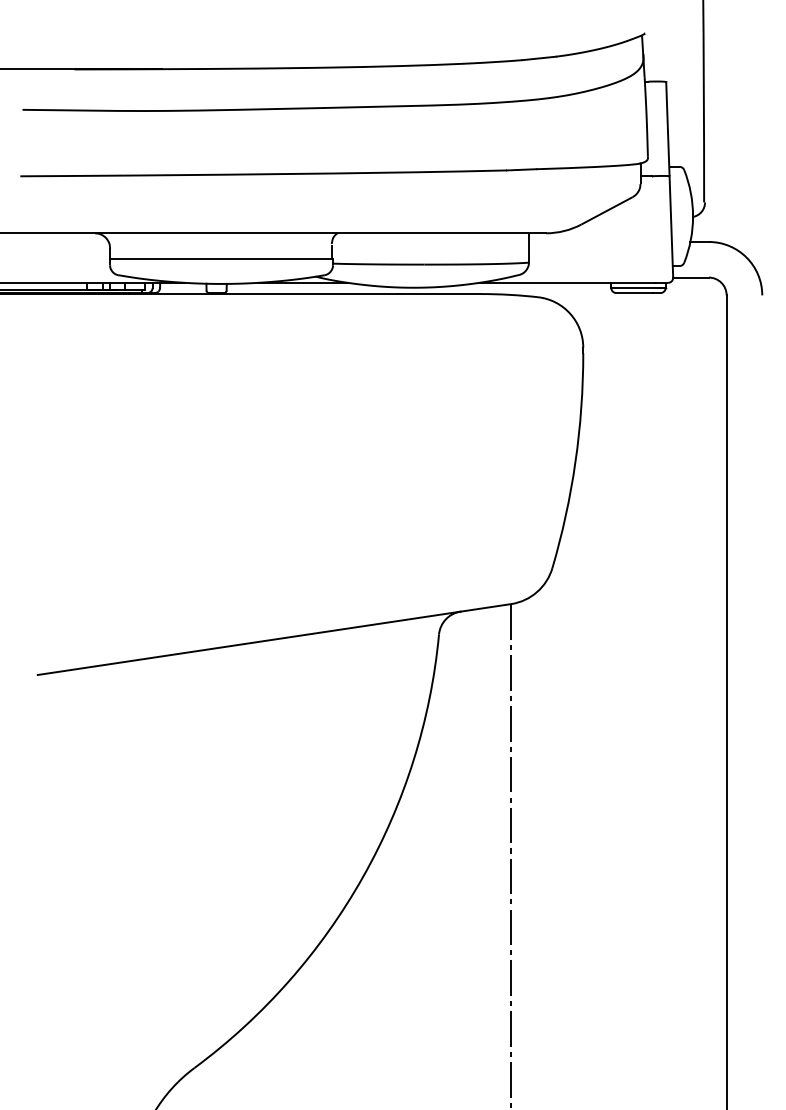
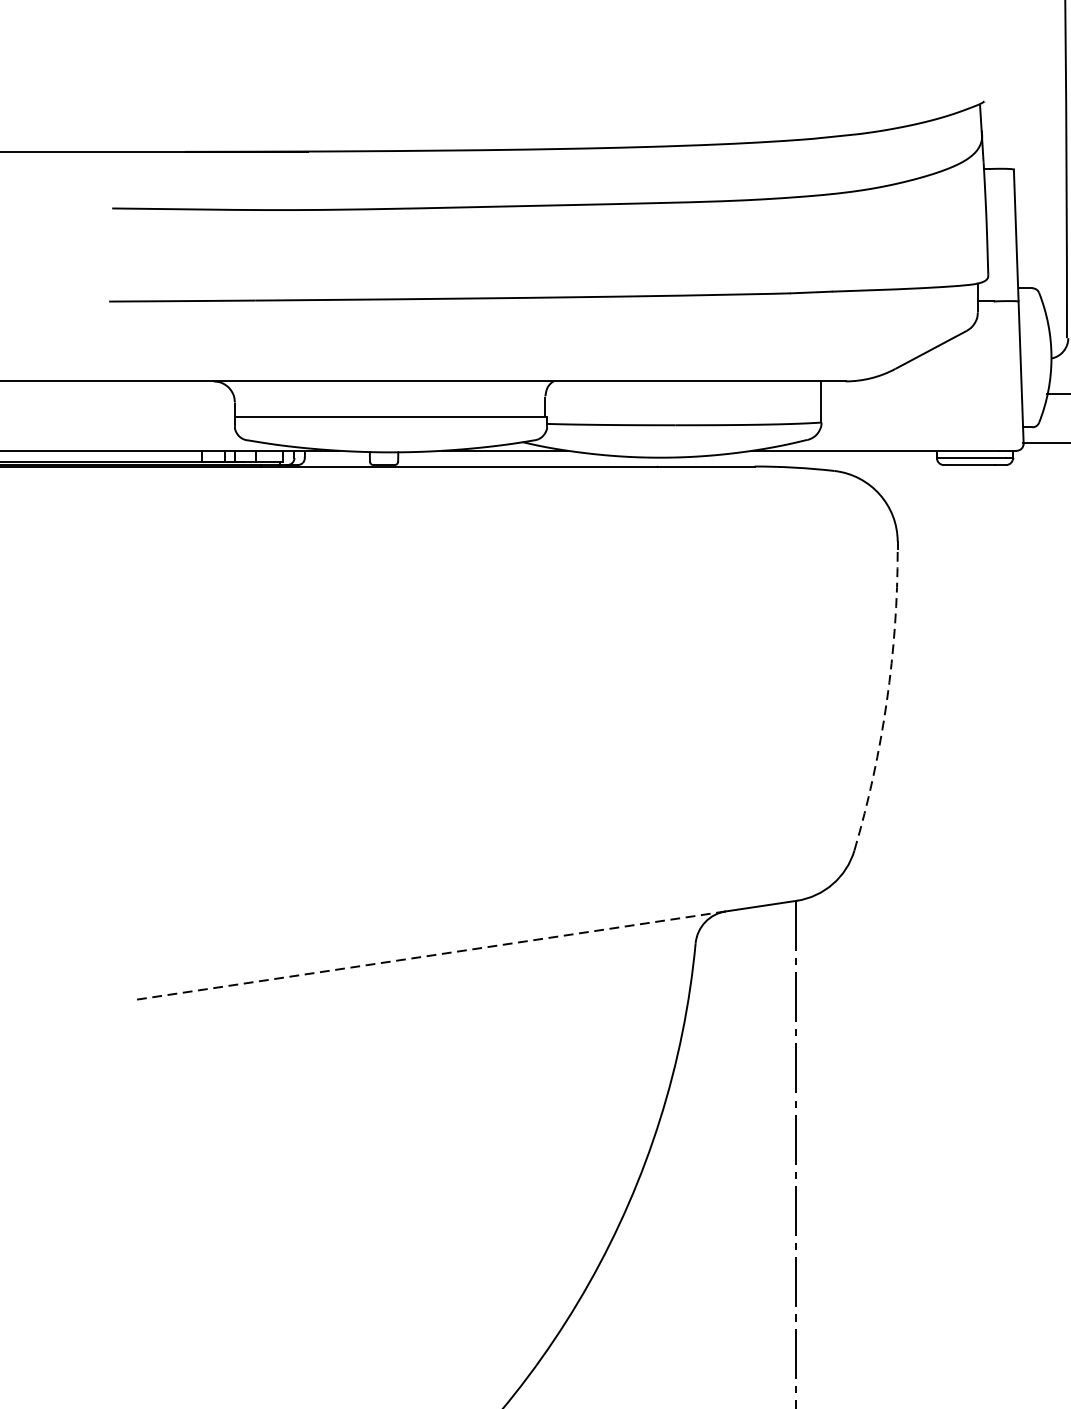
arc: (575, 461) -> (886, 701), solid -> dashed
line: (249, 643) -> (430, 956), solid -> dashed

